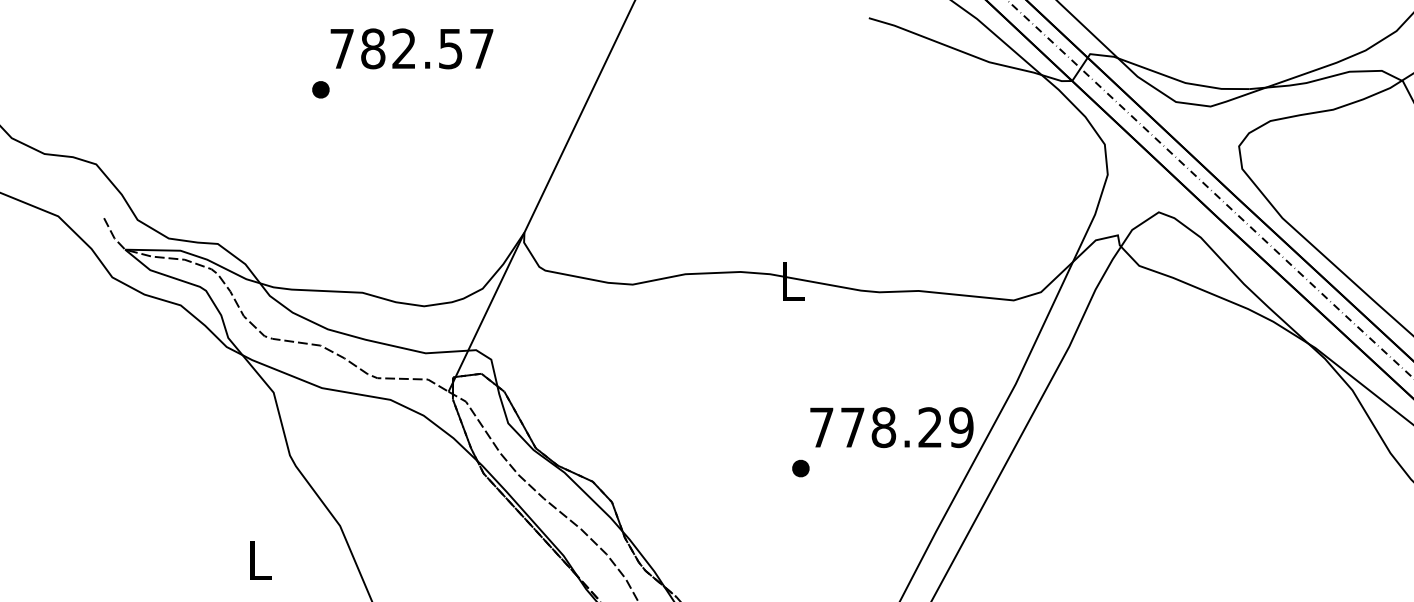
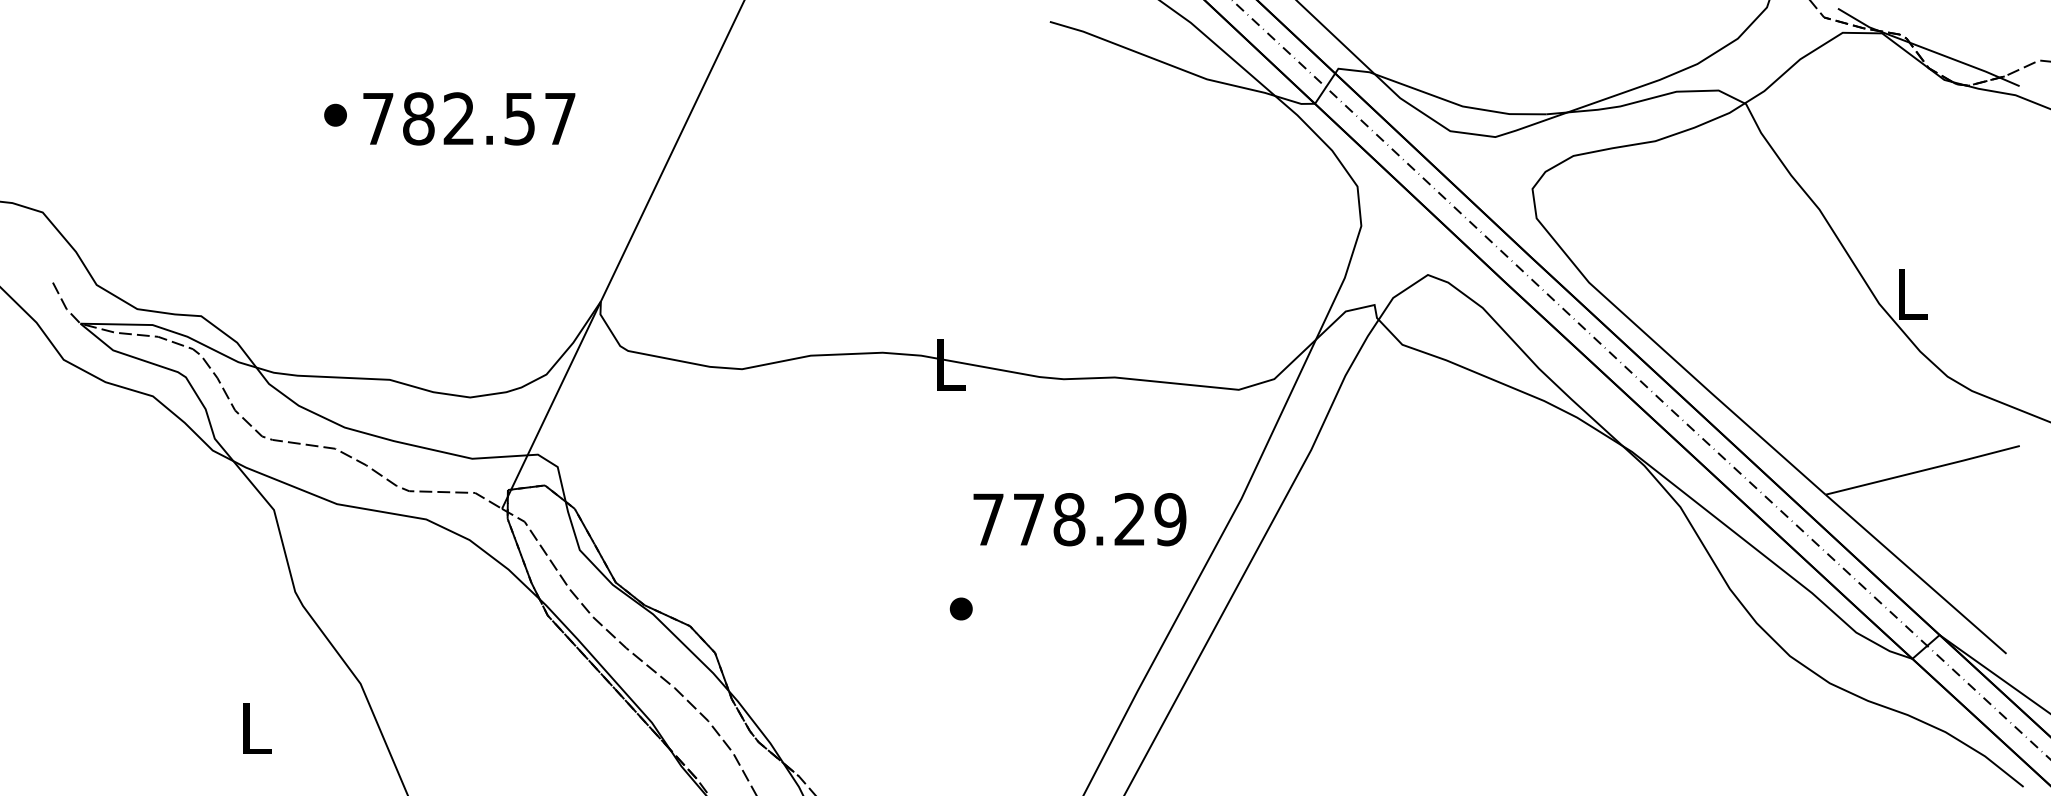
text: (412, 48) -> (469, 118), moved
text: (891, 427) -> (1079, 519), moved

